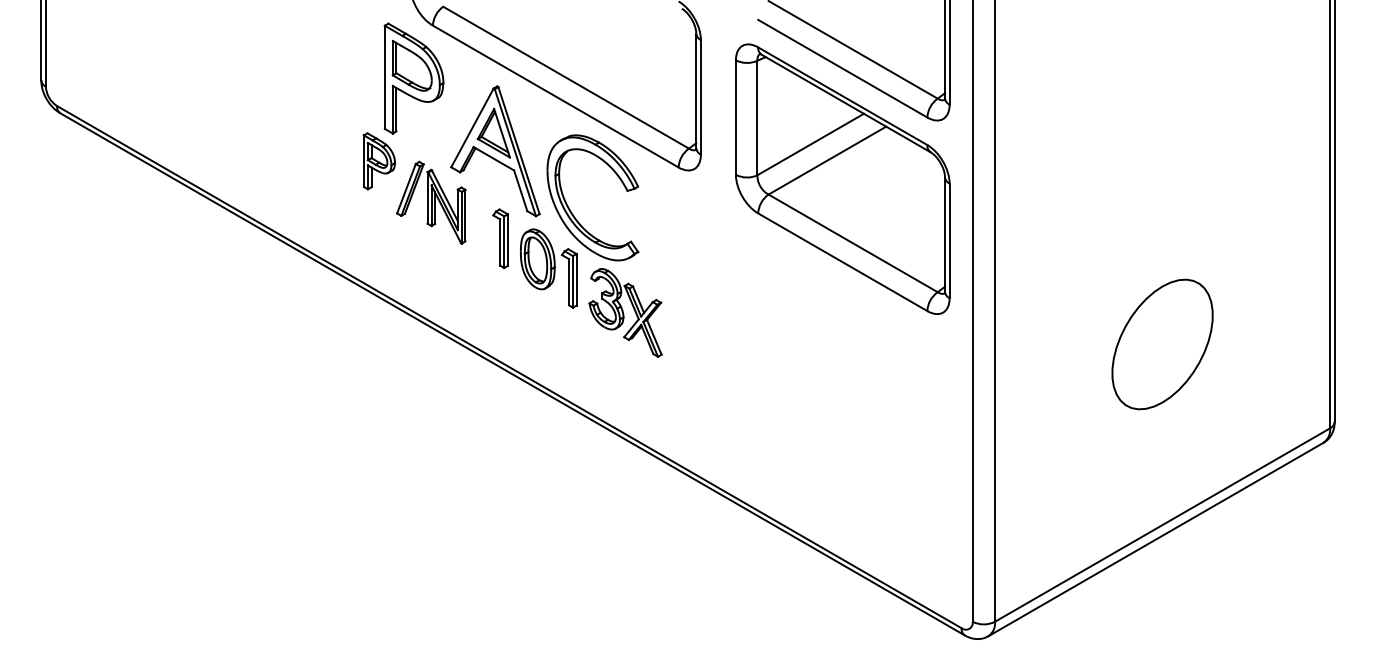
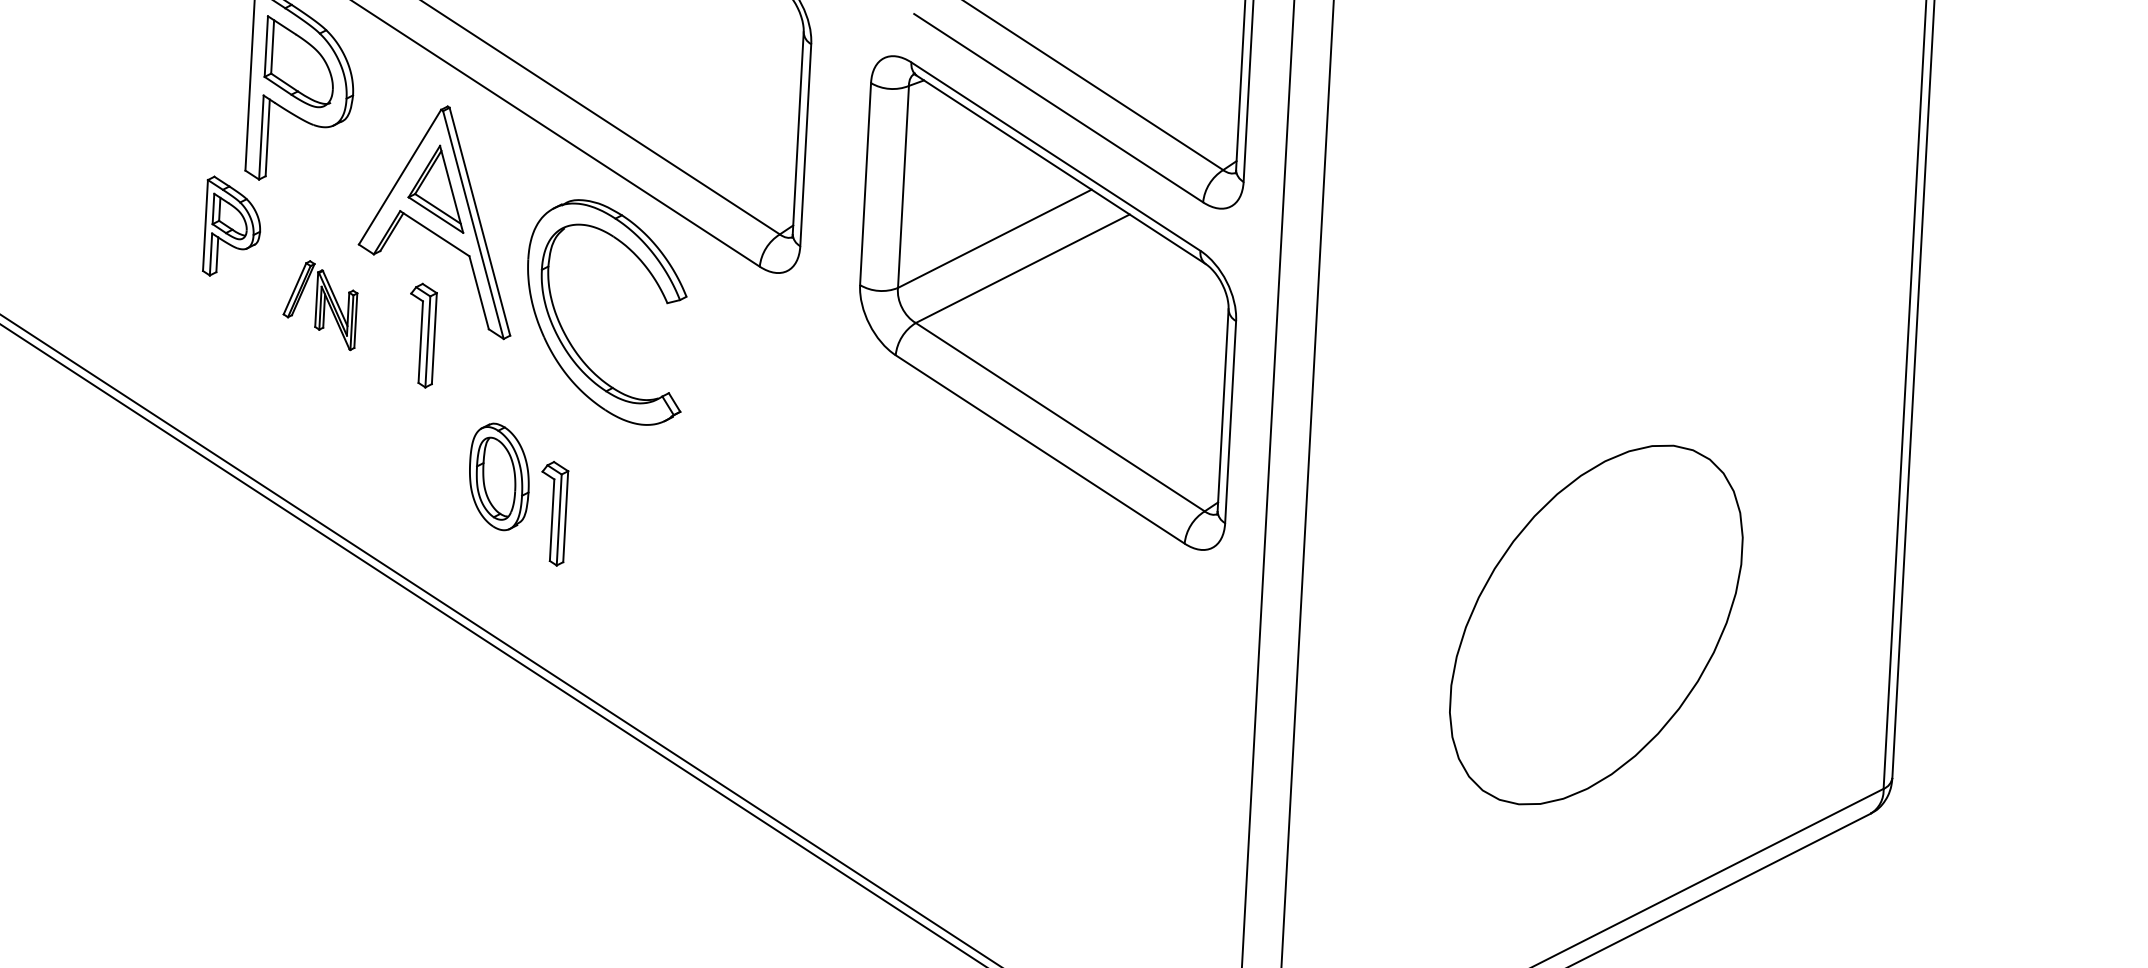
part: (431, 202) -> (320, 304), size x0.6
part: (500, 238) -> (421, 335), moved
part: (548, 268) -> (517, 494), moved
part: (625, 312) -> (652, 517), removed
part: (1162, 344) -> (1596, 625), size x1.6

